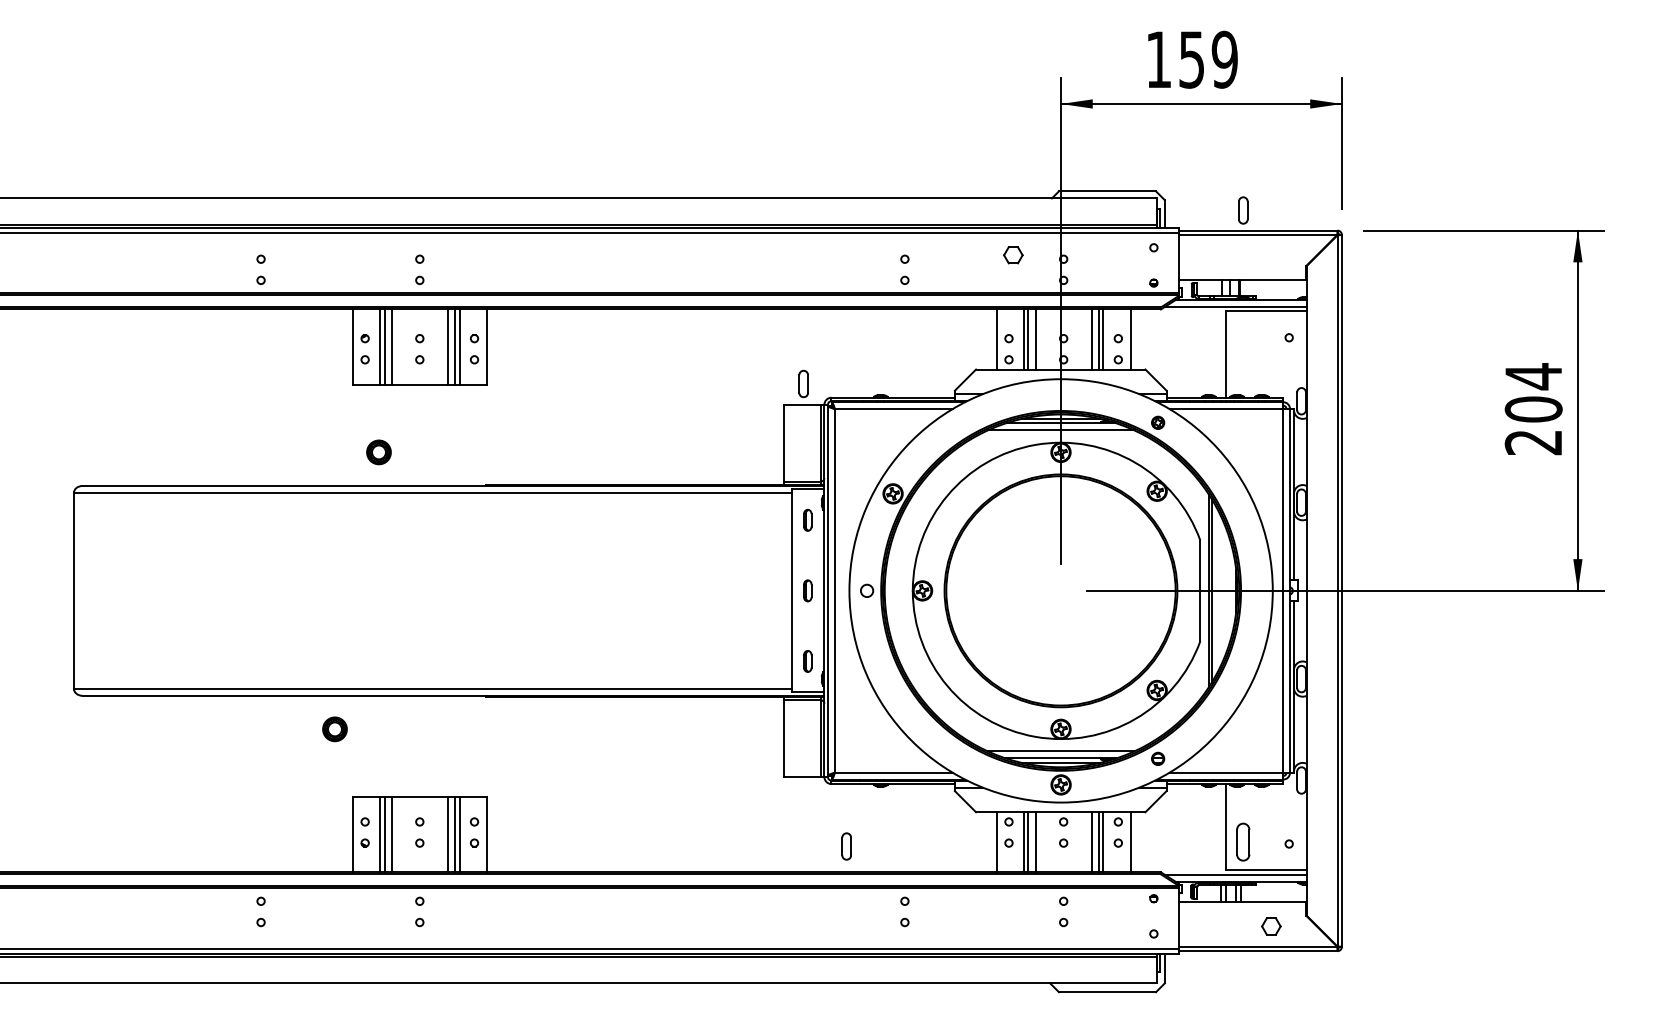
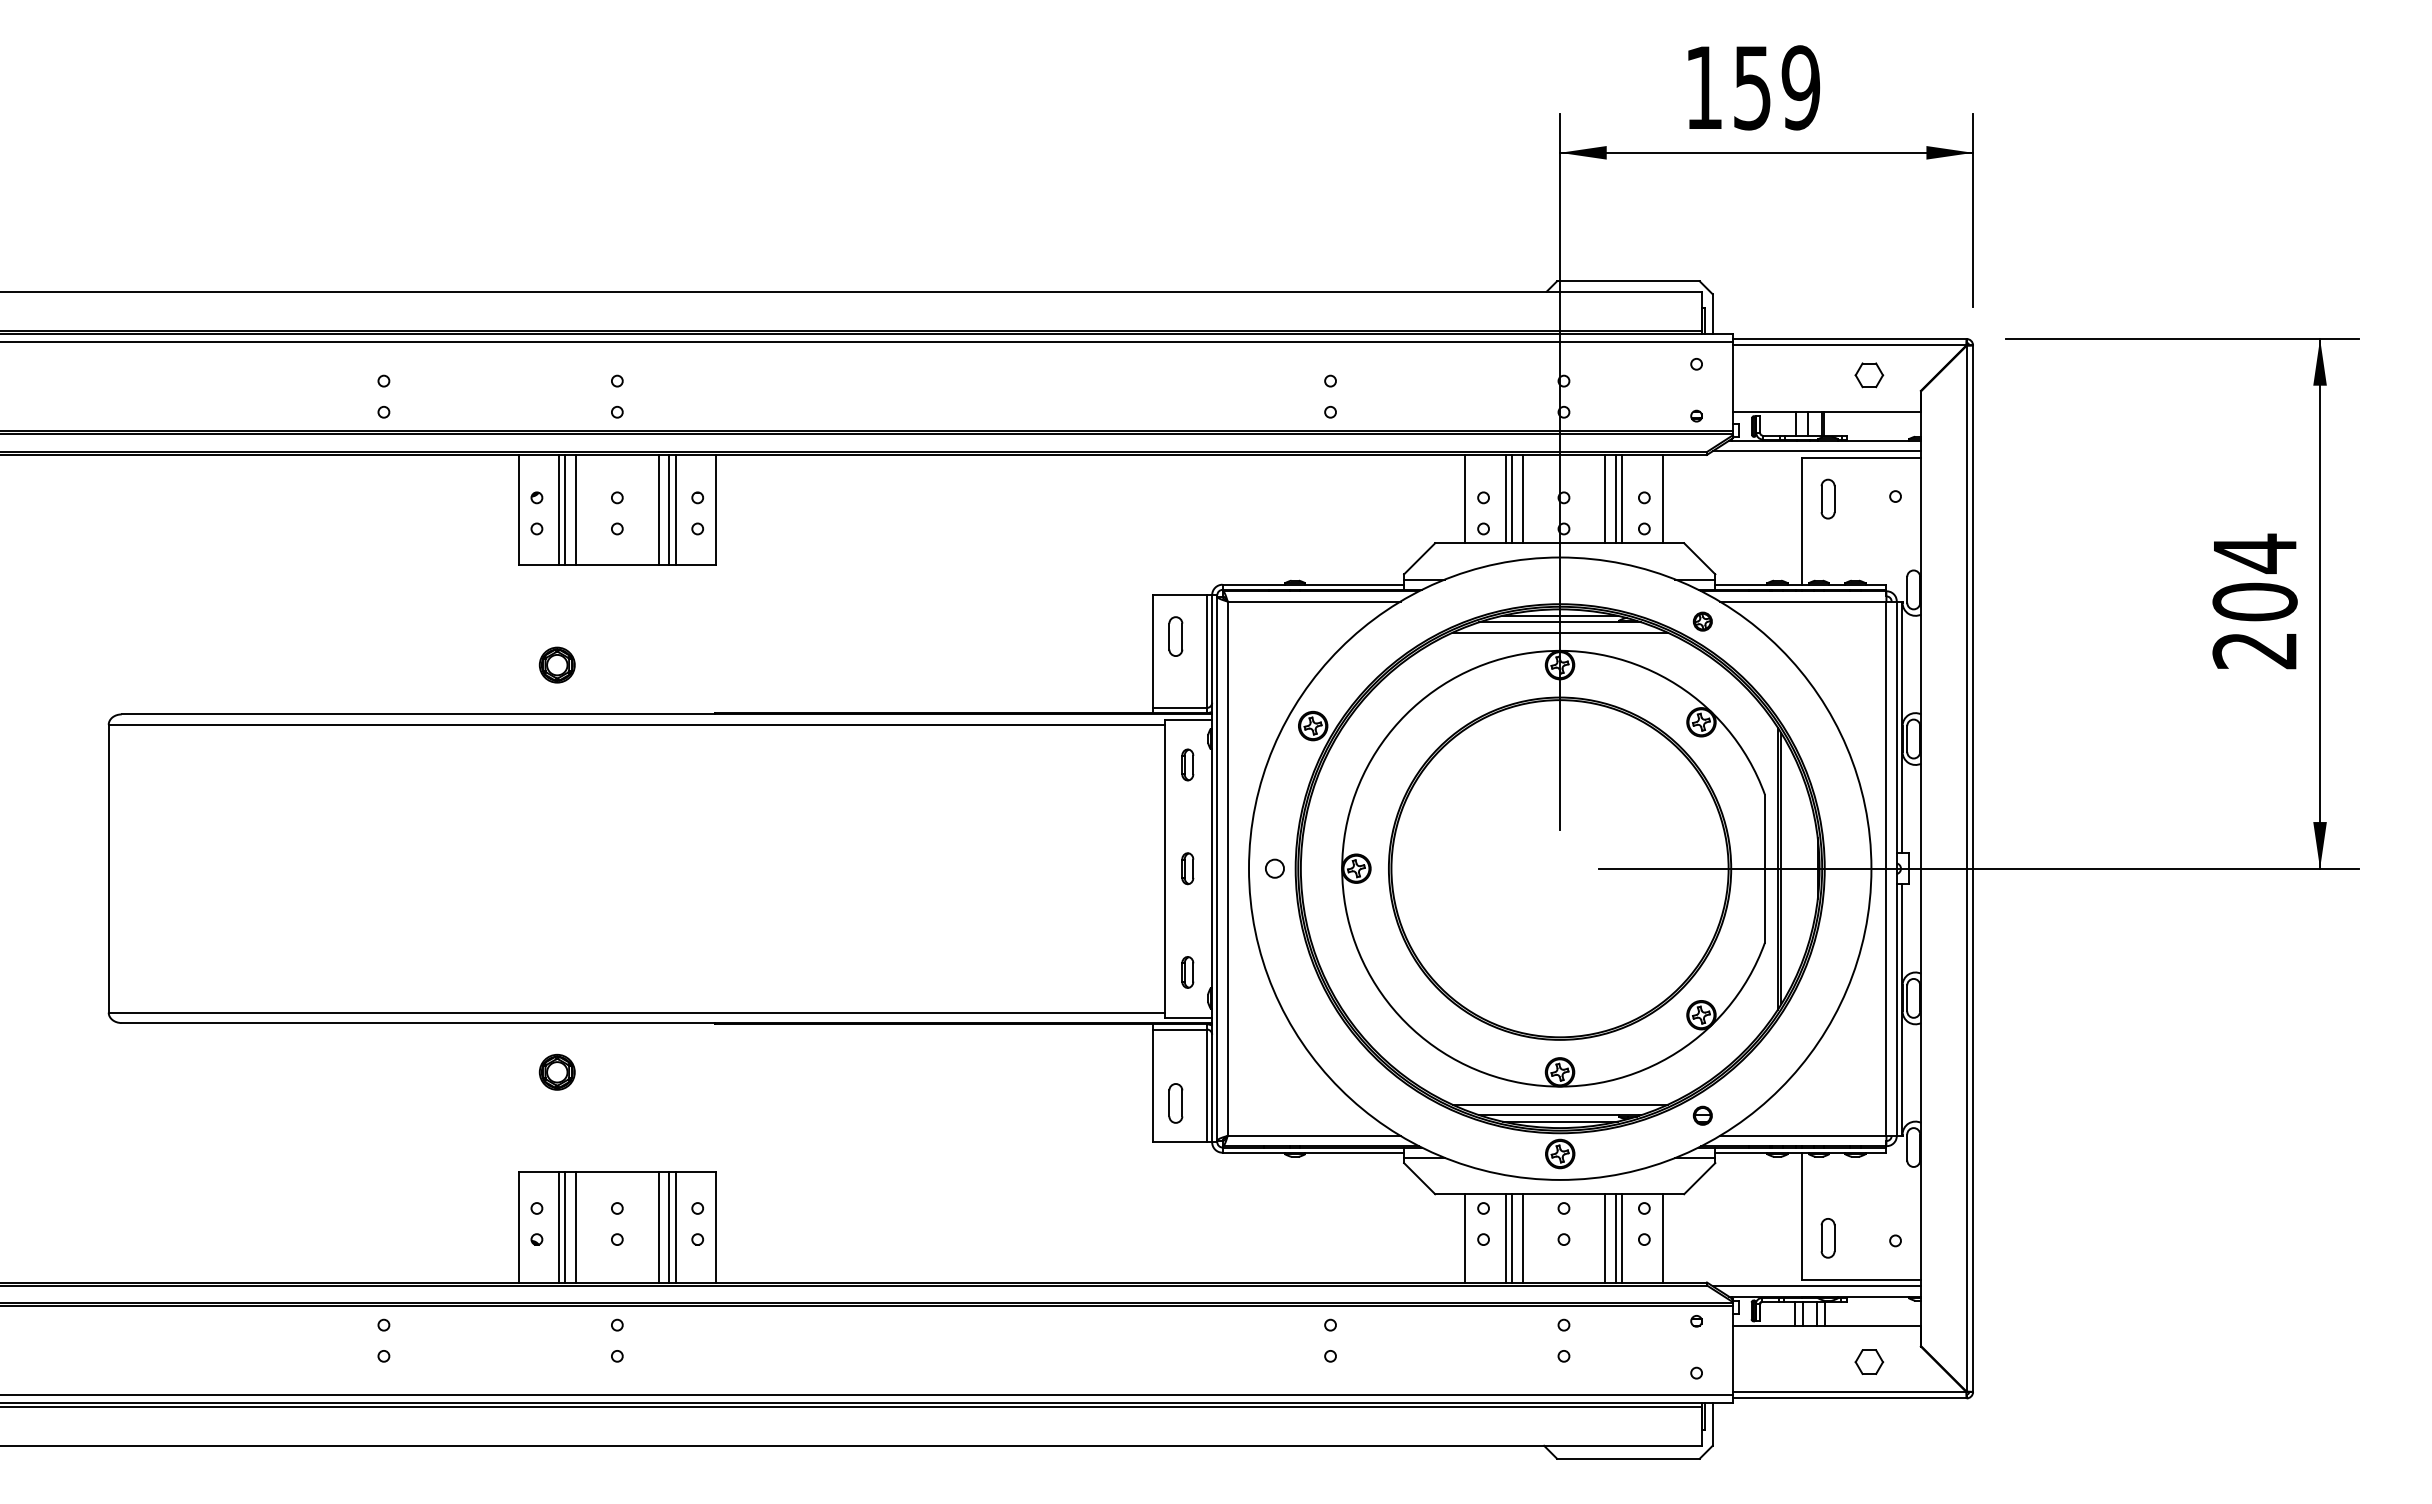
part: (1243, 210) -> (1828, 499), moved
part: (1013, 255) -> (1869, 375), moved
part: (803, 383) -> (1175, 635), moved
part: (334, 729) -> (556, 1072), moved
part: (1243, 842) -> (1828, 1238), size x0.71
part: (846, 846) -> (1175, 1103), moved

